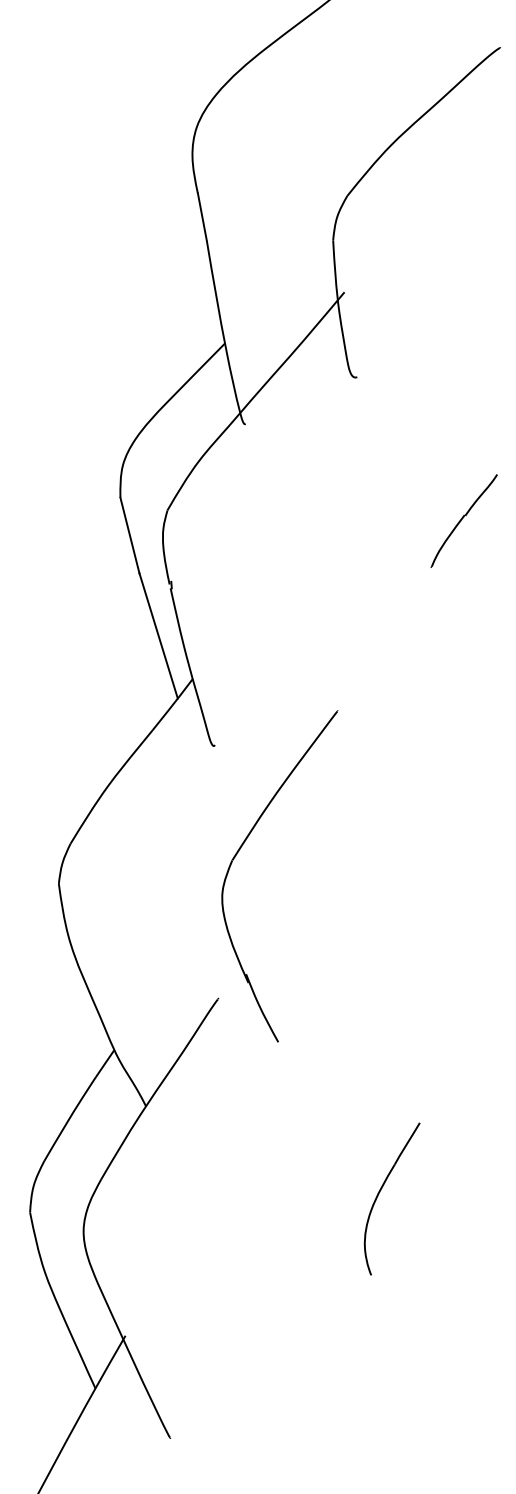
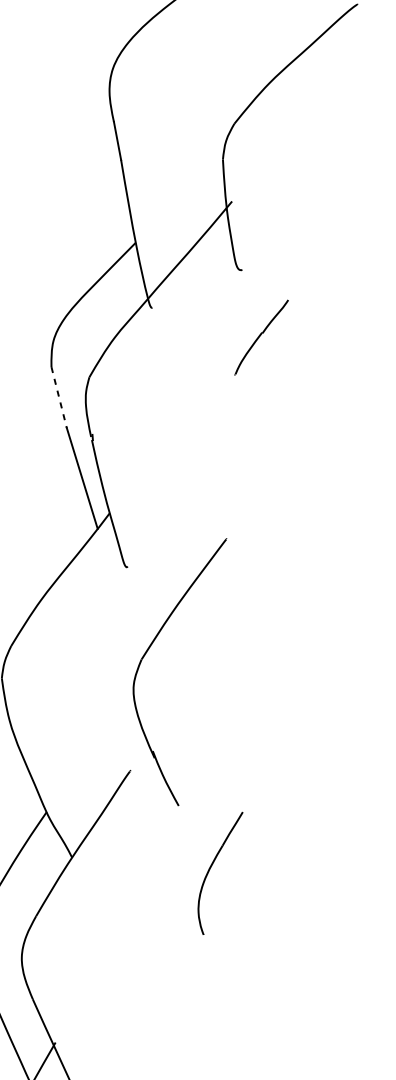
part: (463, 520) -> (261, 337), moved
line: (129, 535) -> (58, 397), solid -> dashed
part: (380, 1192) -> (211, 868), moved

